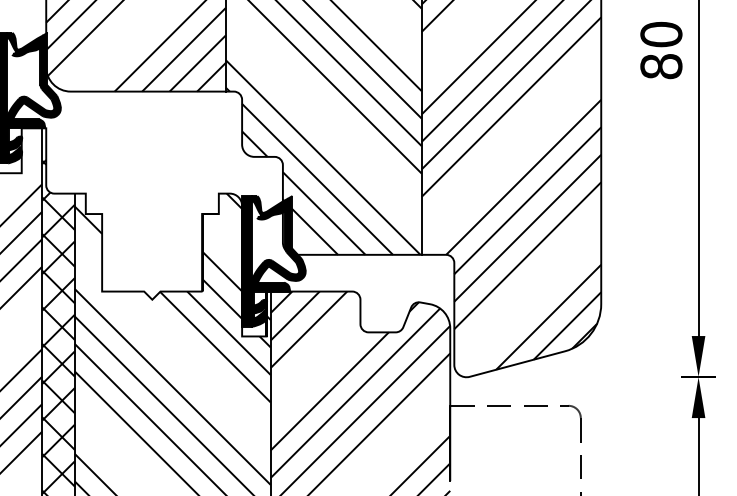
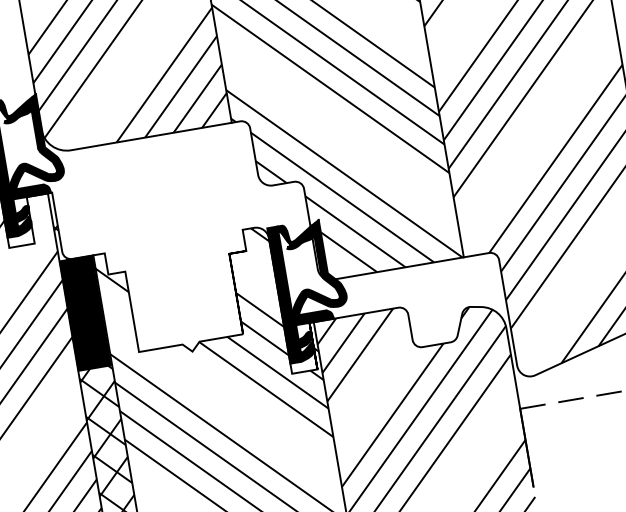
fill: (57, 246) -> (84, 313), added

